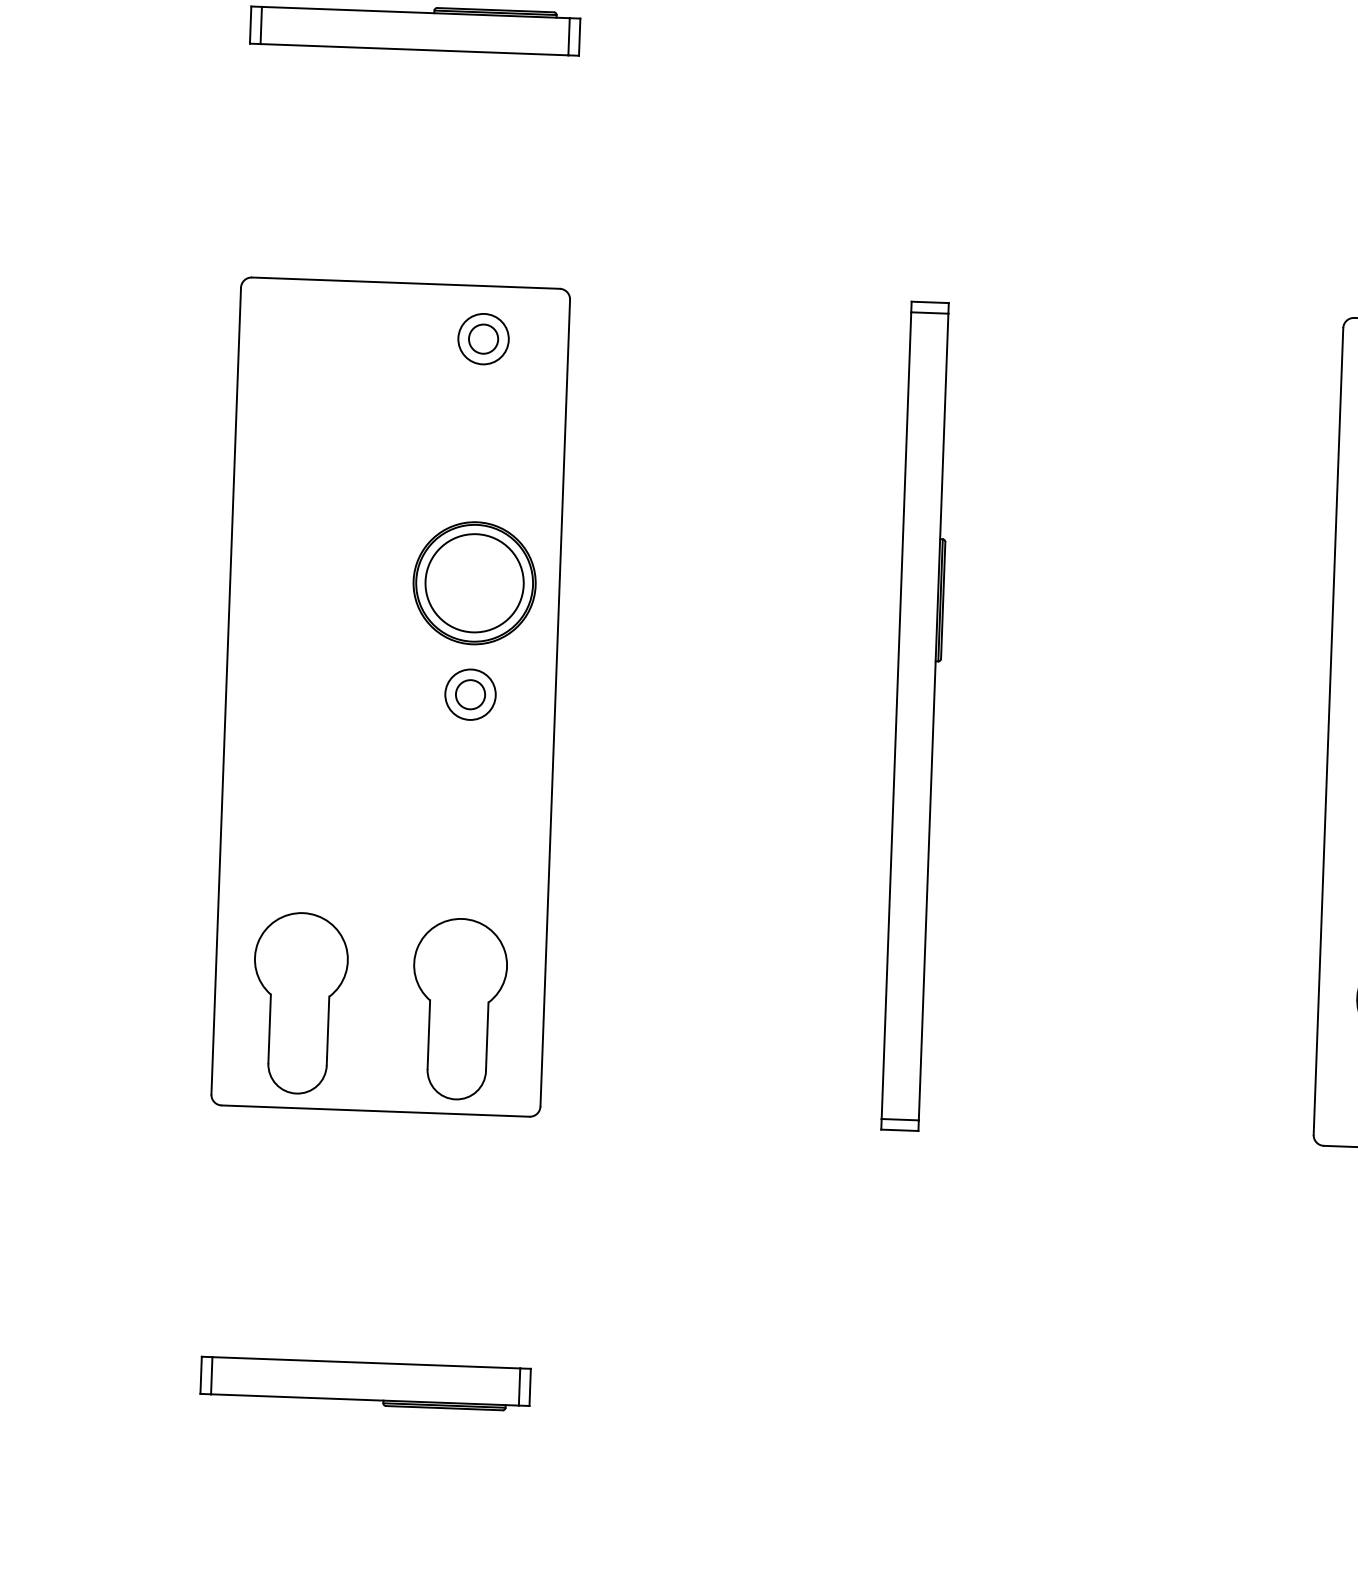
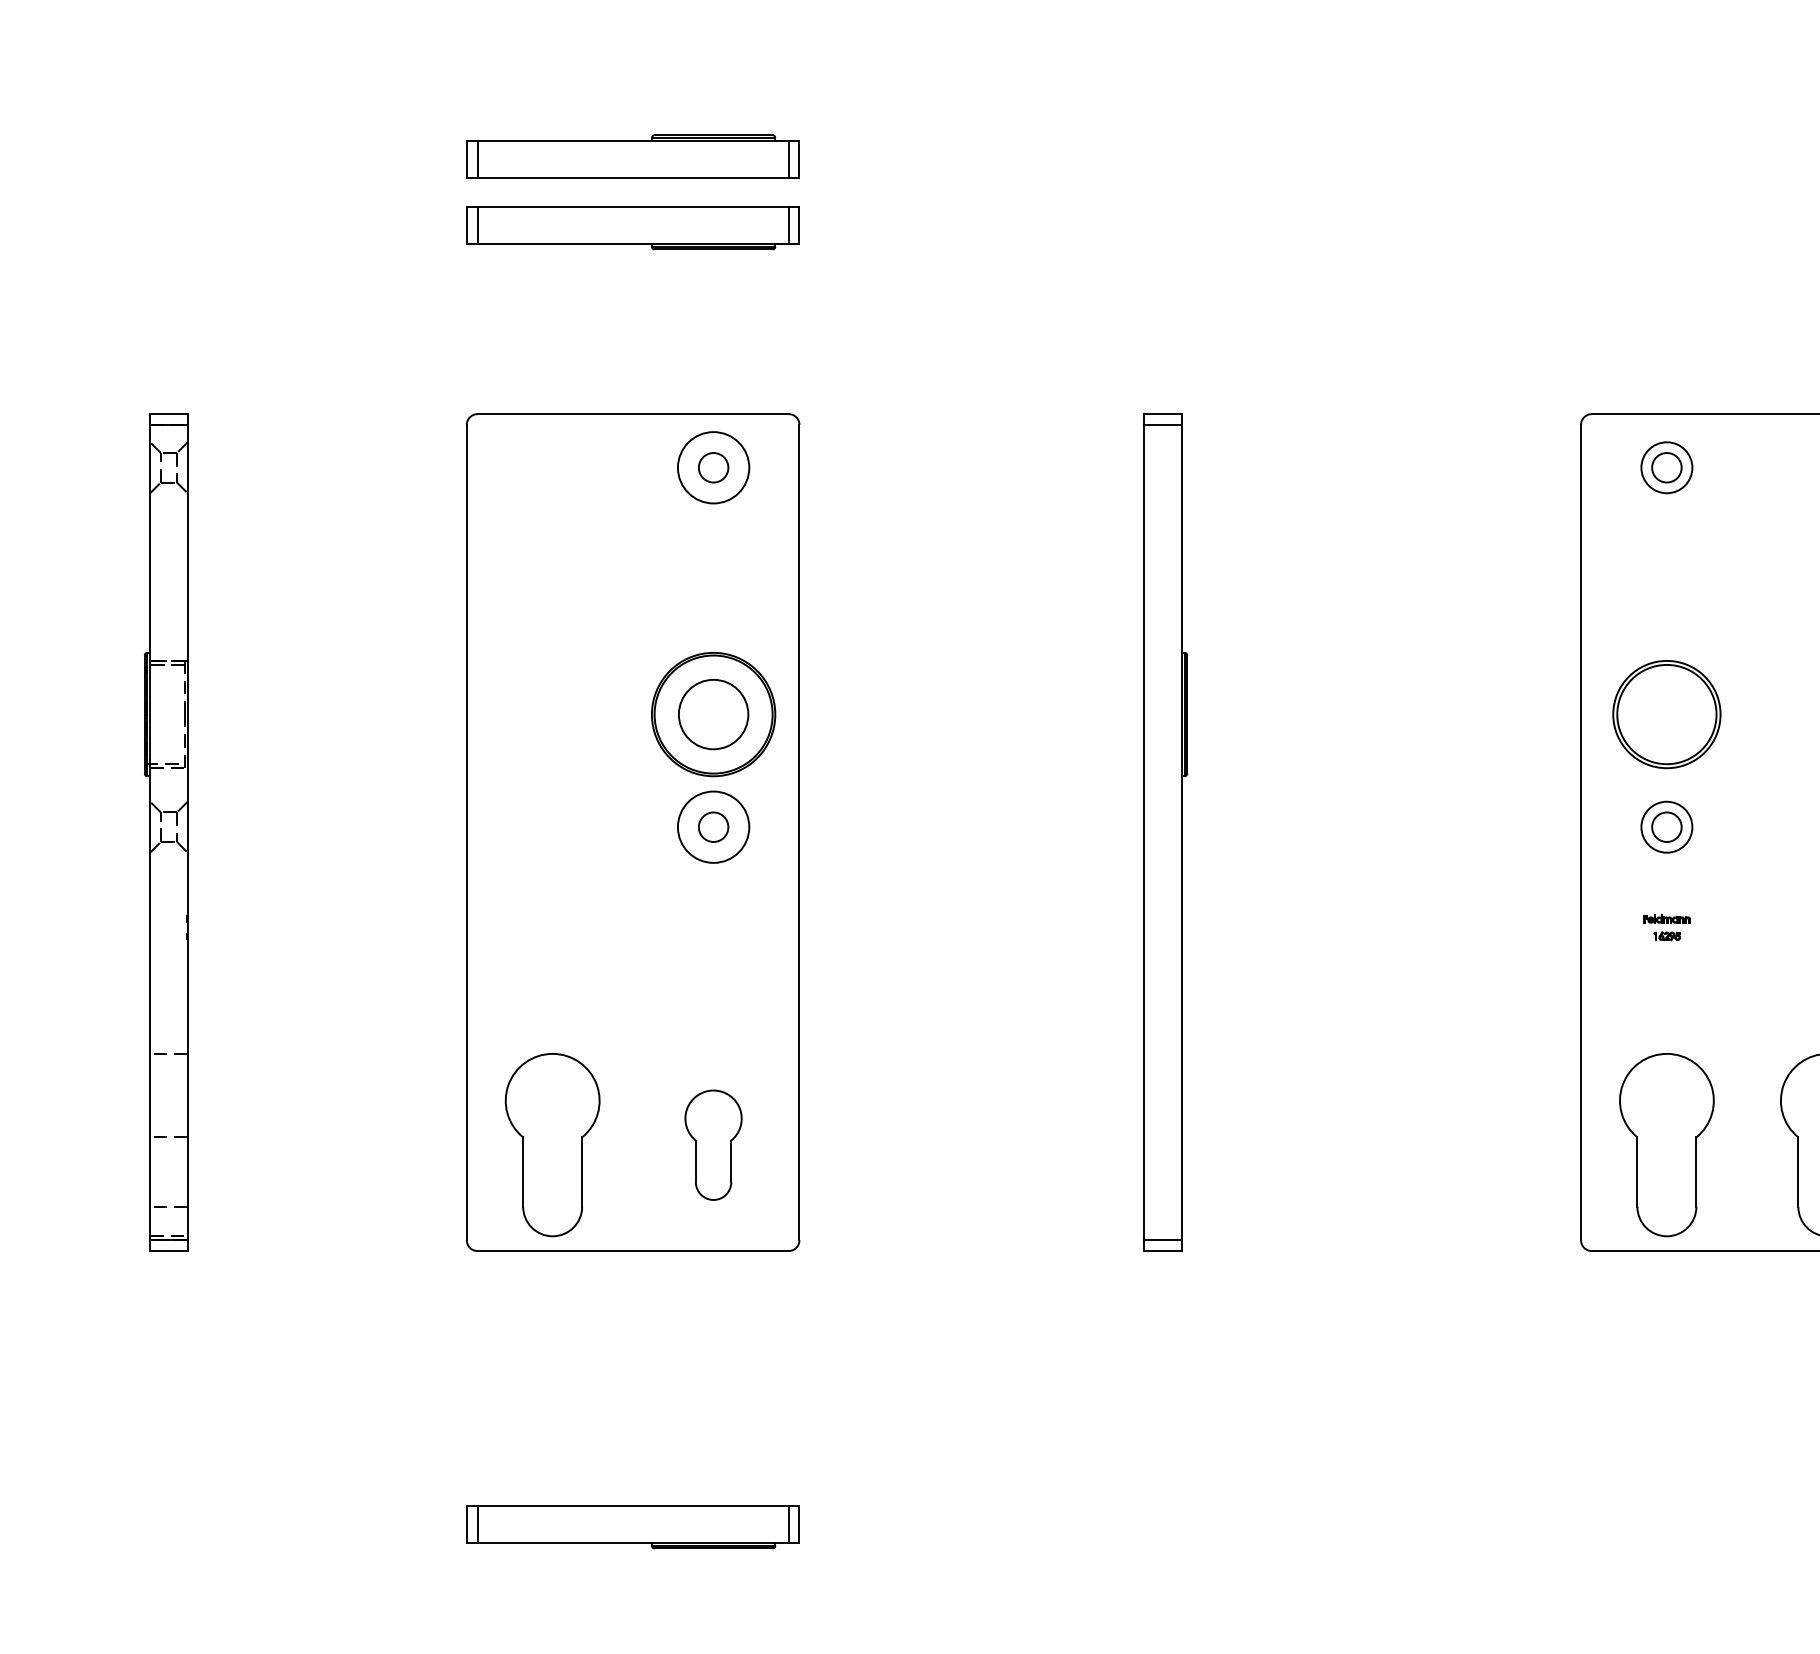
part: (412, 99) -> (632, 228), added
circle: (483, 338) -> (713, 467), size x1.4
circle: (474, 583) -> (713, 714), size x0.7
circle: (470, 694) -> (713, 826), size x1.4
part: (458, 1009) -> (713, 1145), size x0.6

